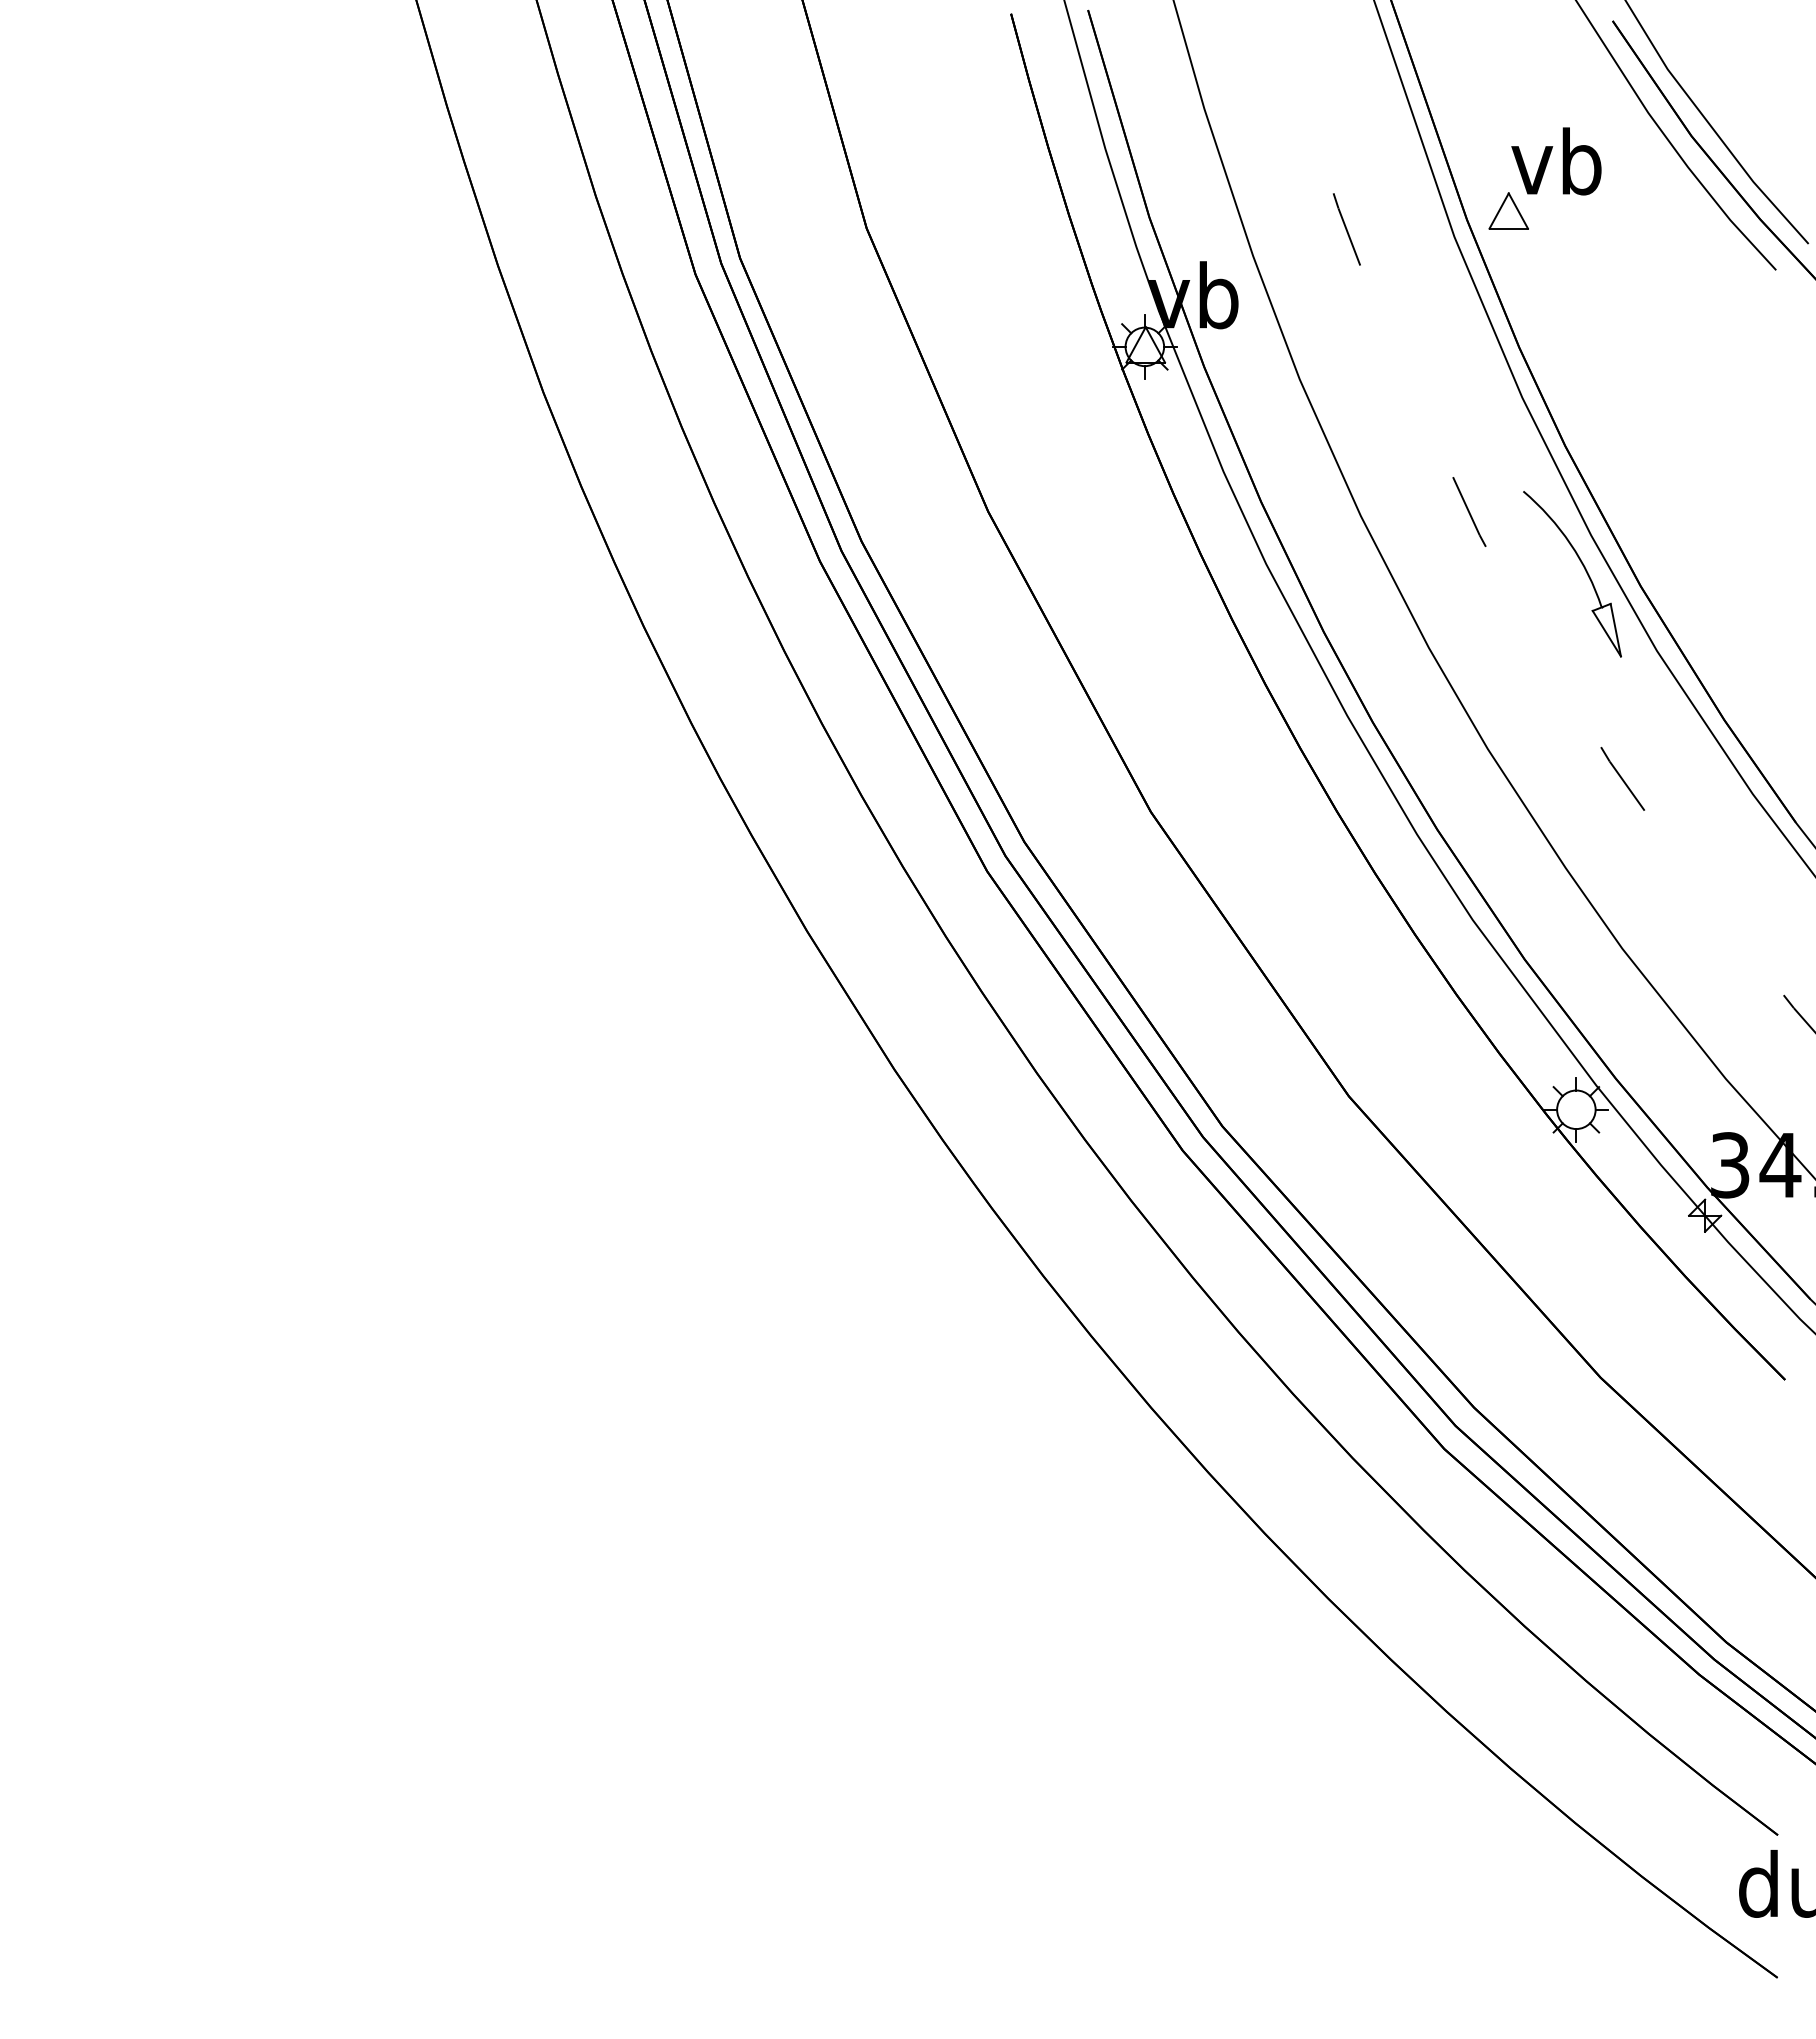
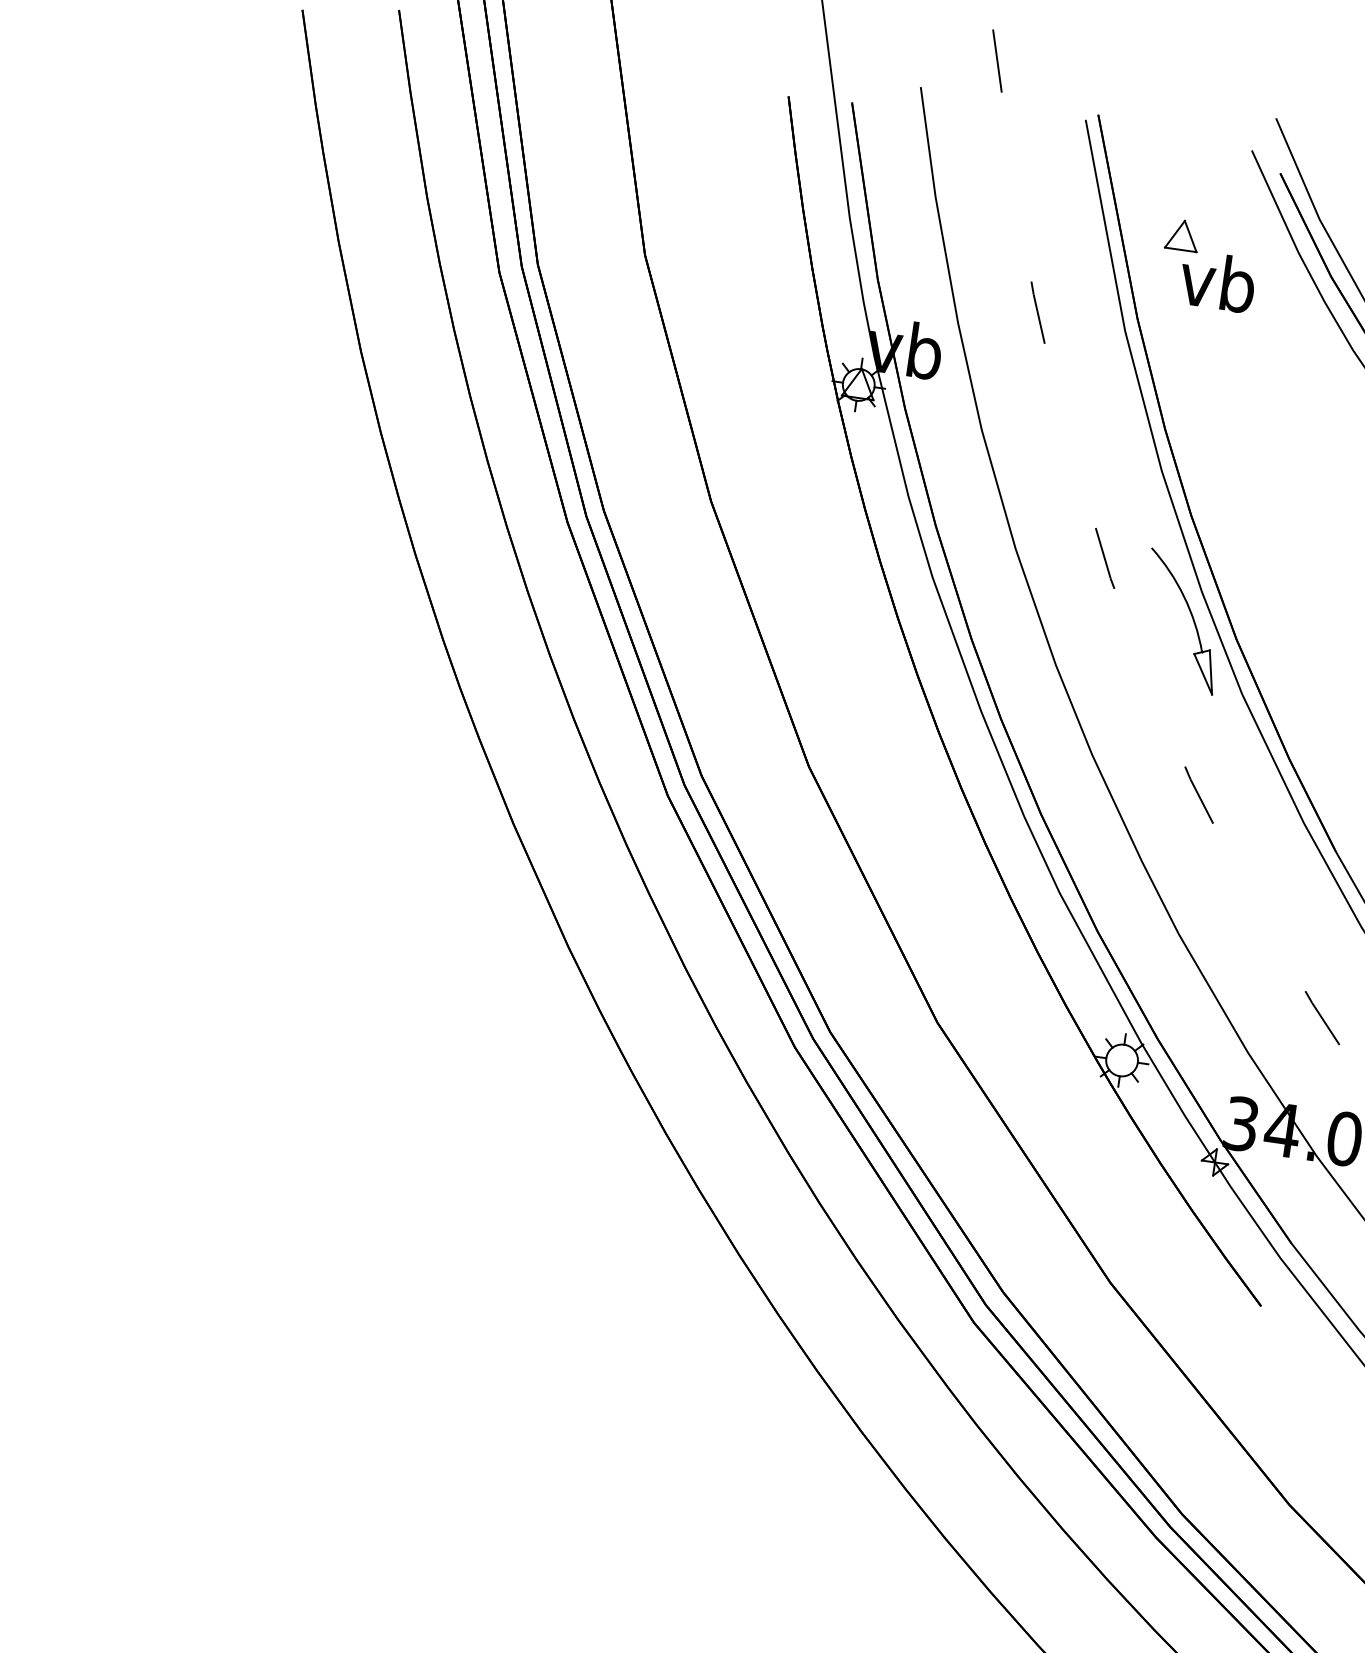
part: (1508, 210) -> (1182, 234), moved

